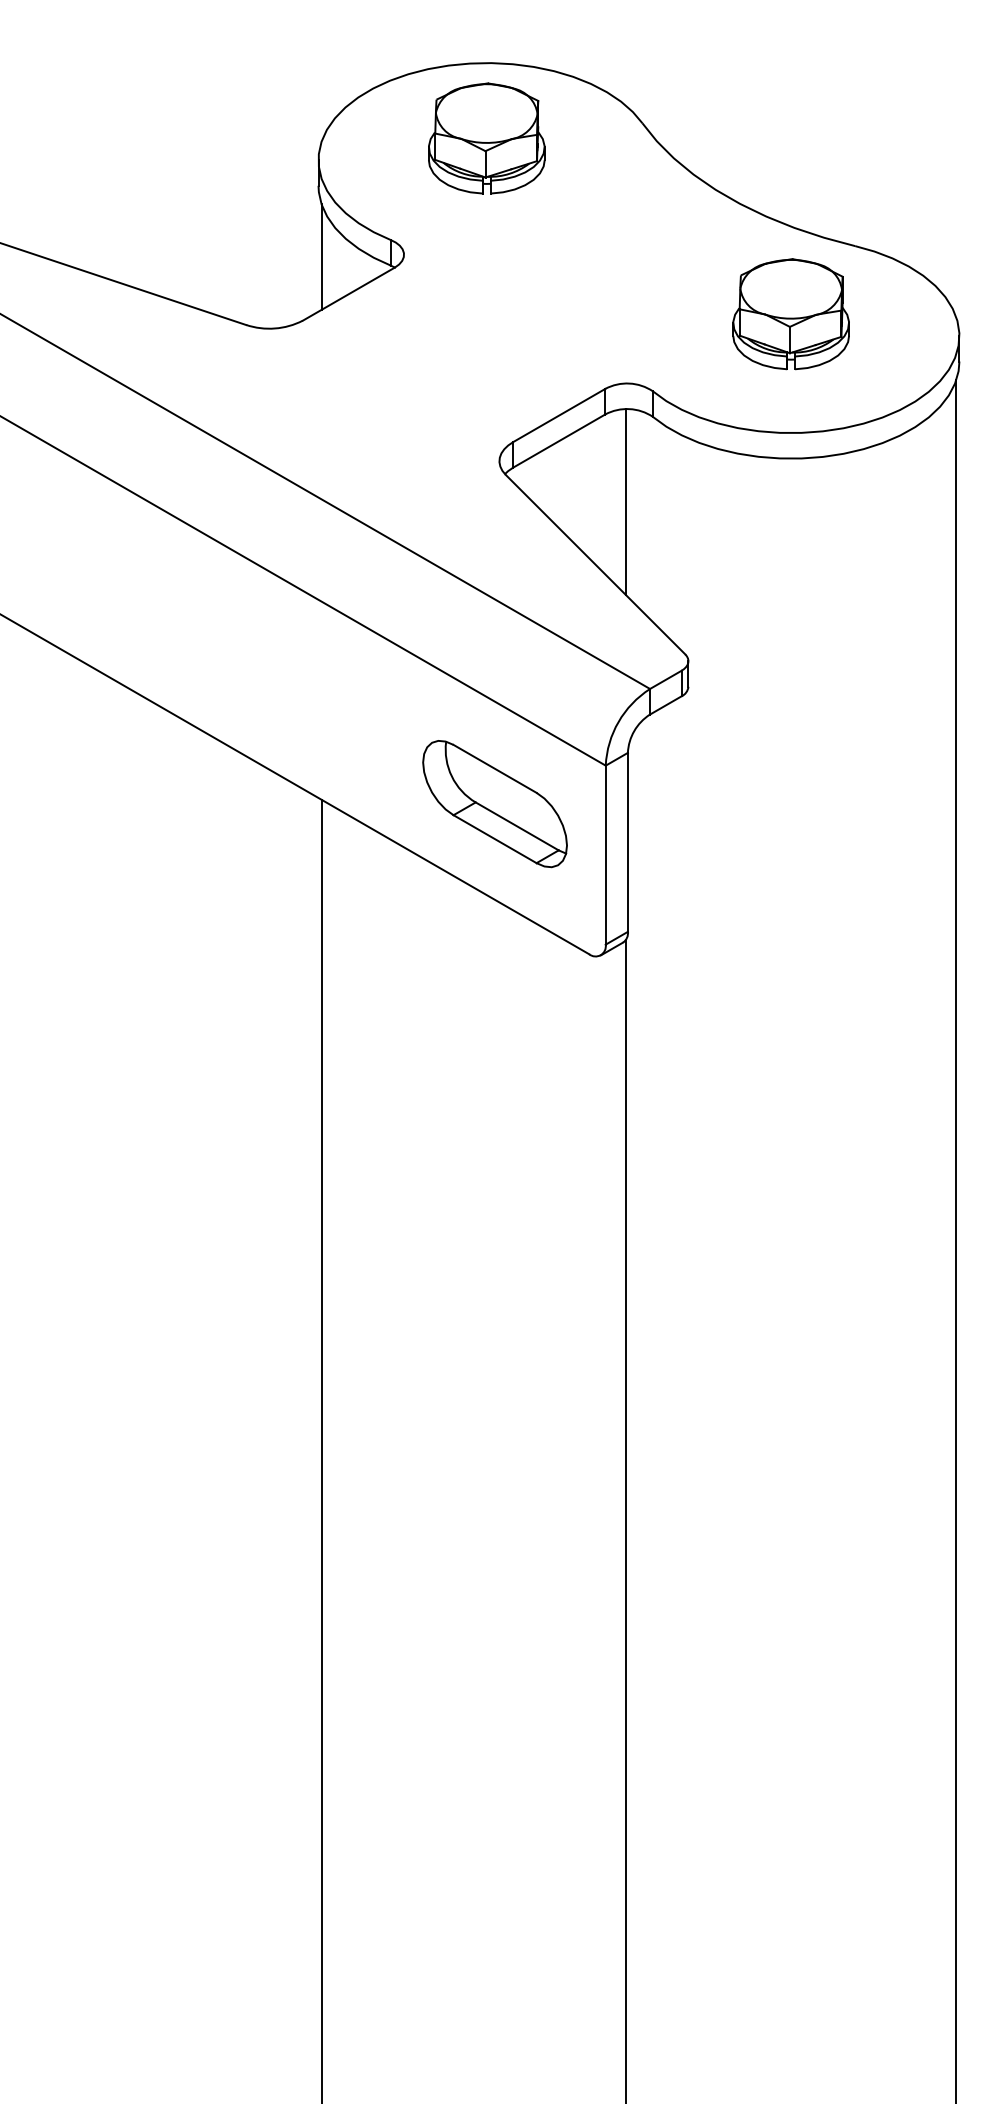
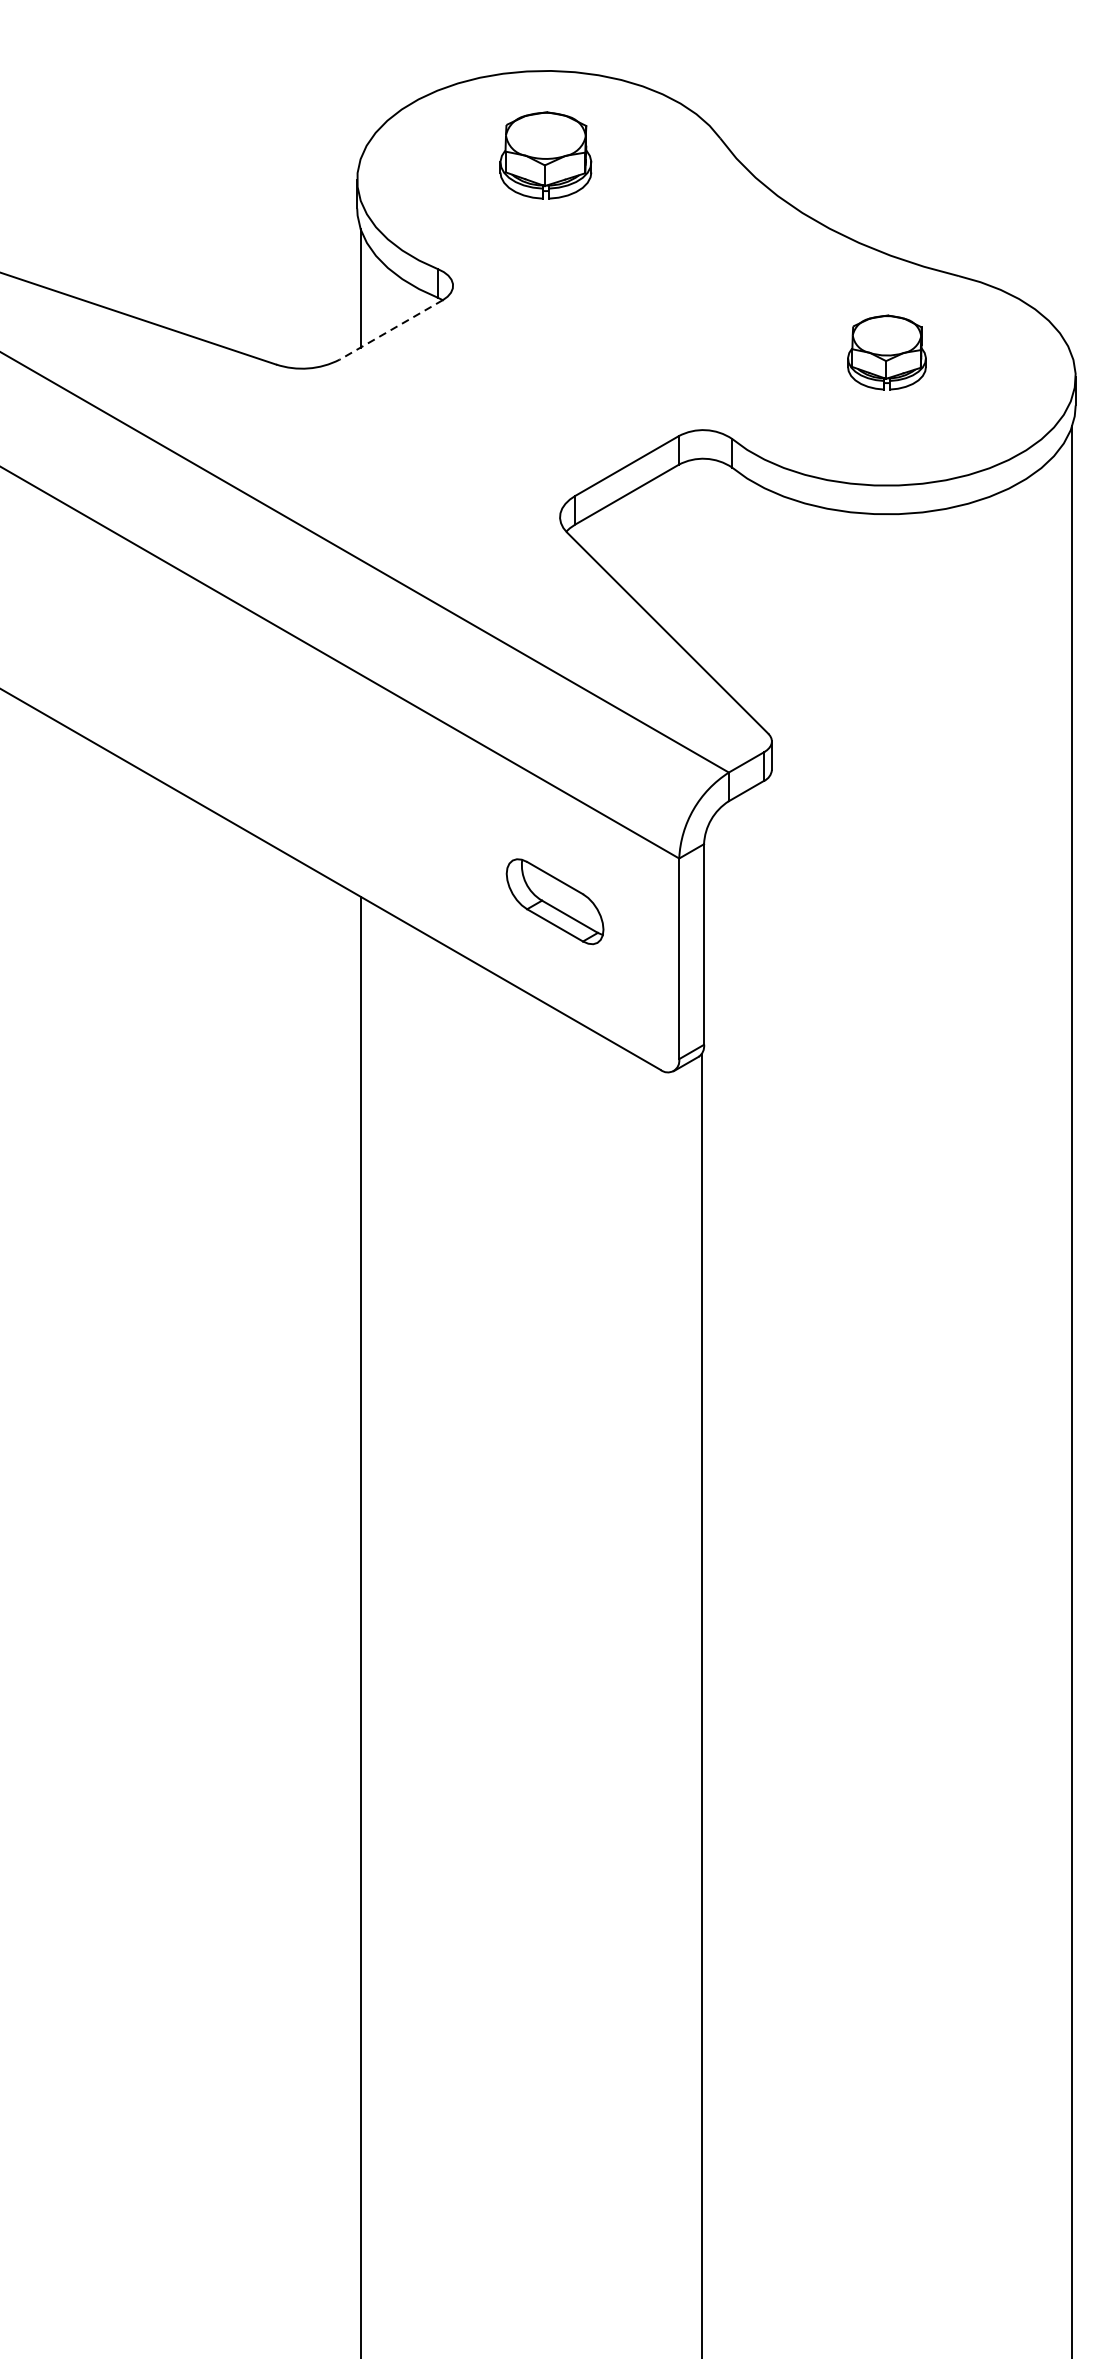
part: (486, 138) -> (545, 155), size x0.7
line: (348, 294) -> (390, 330), solid -> dashed
part: (790, 314) -> (886, 352), size x0.6
line: (626, 502) -> (702, 563), removed
part: (494, 804) -> (554, 902), size x0.6

